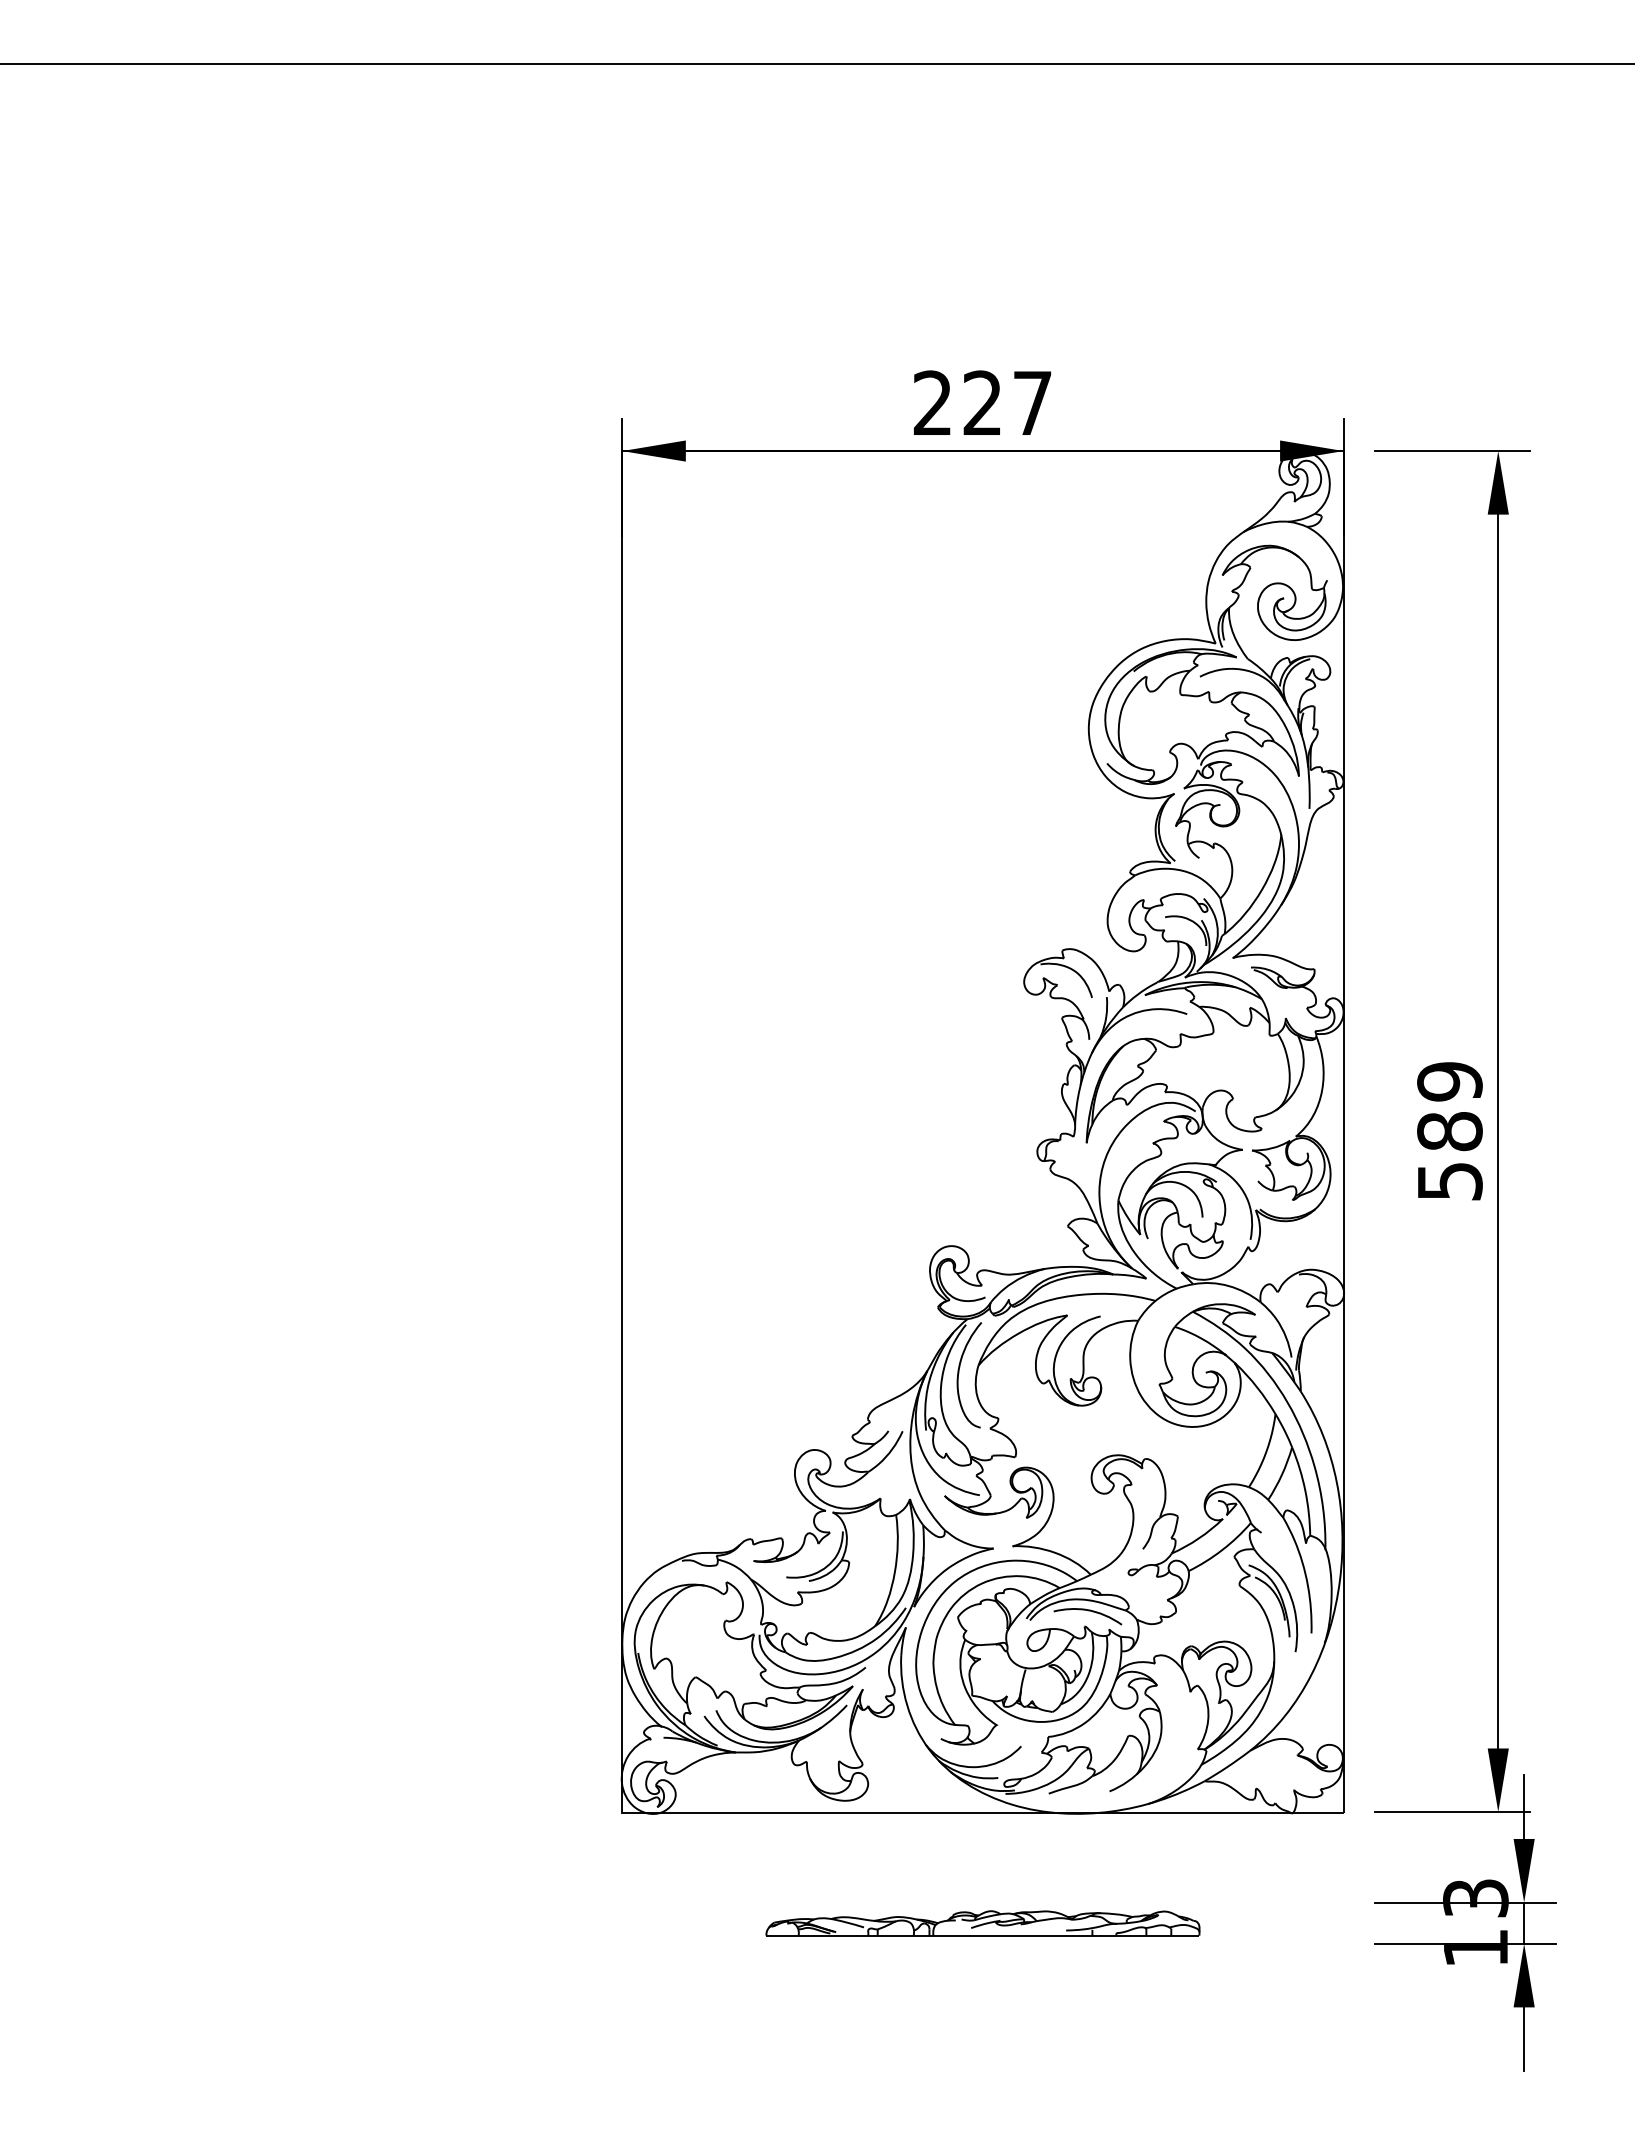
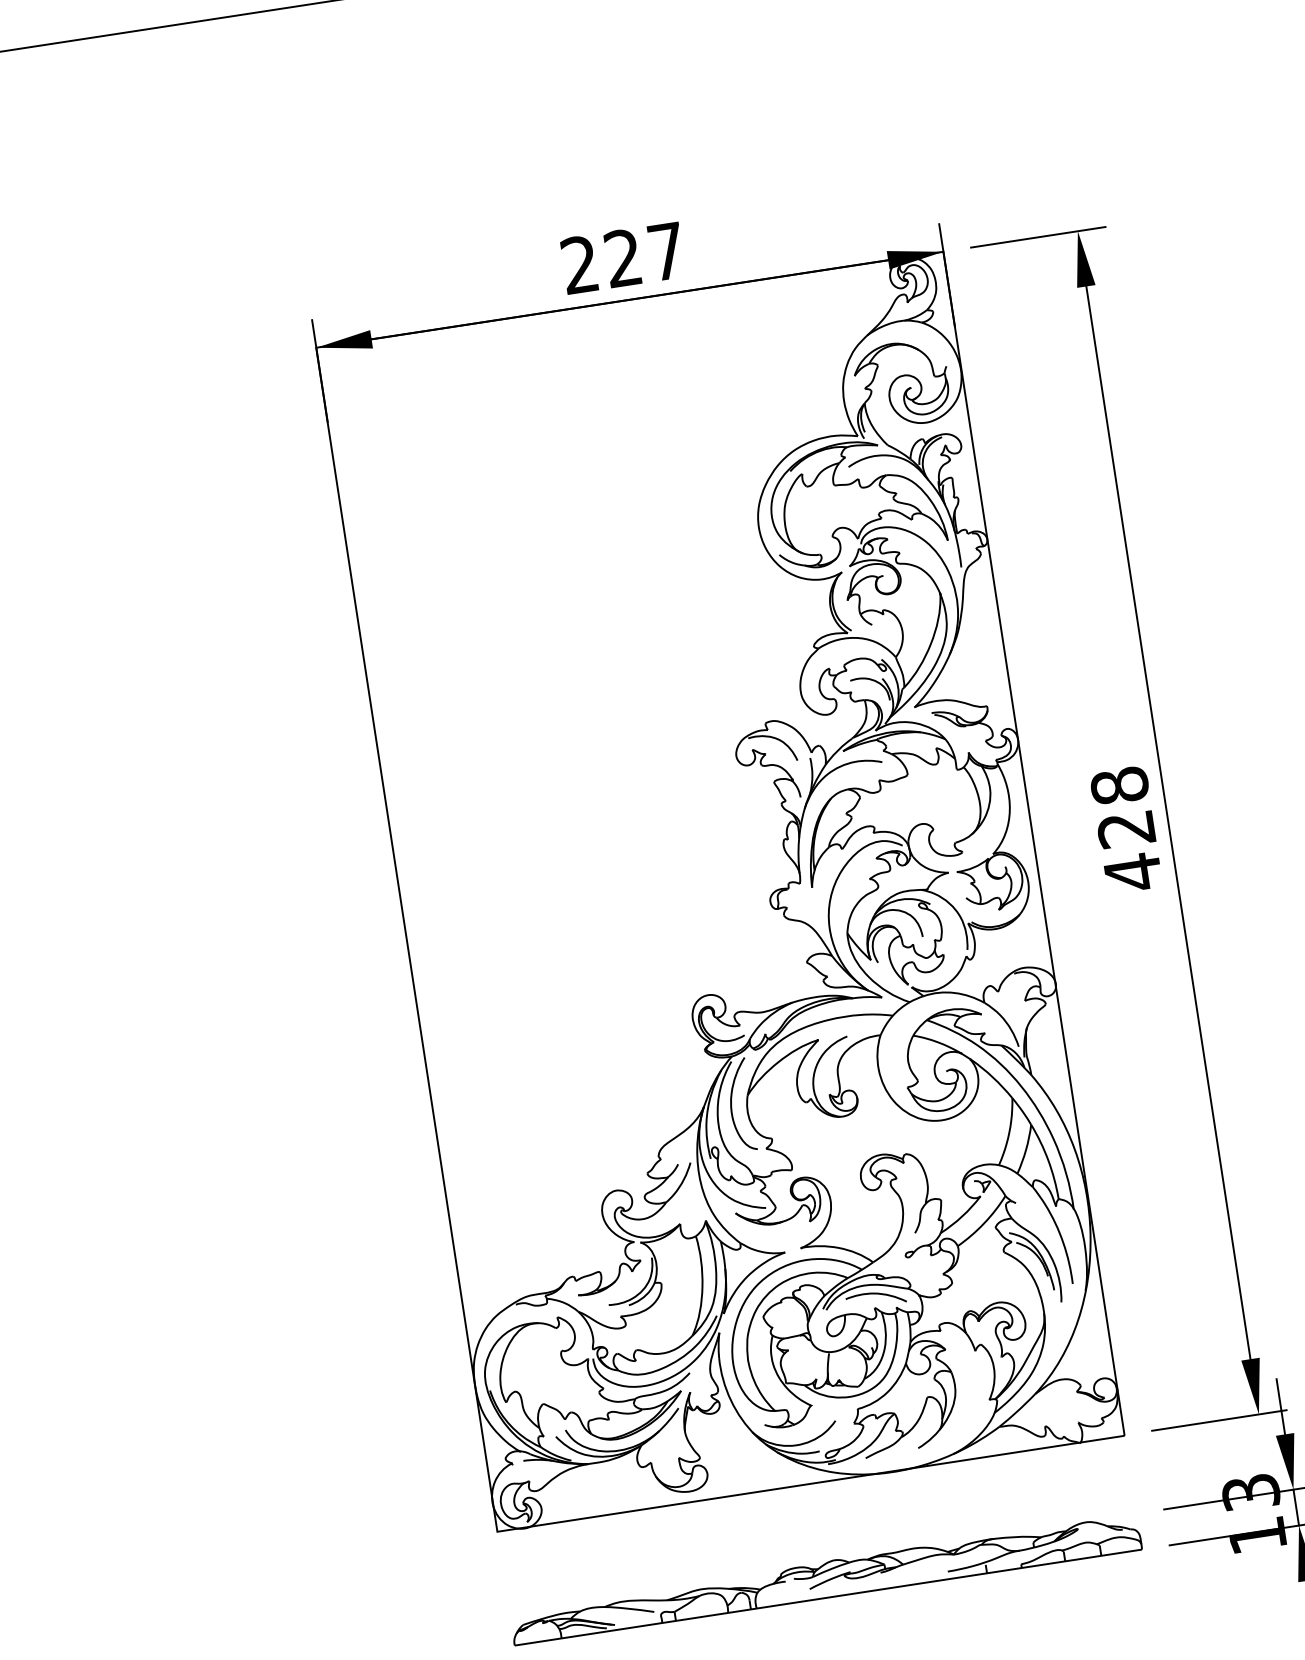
text: (1449, 1132) -> (1126, 830), 589 -> 428
part: (982, 1923) -> (825, 1579), size x1.67

